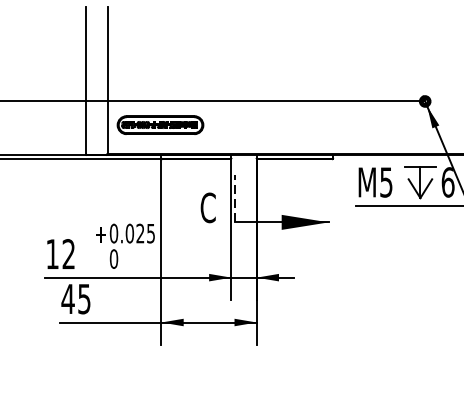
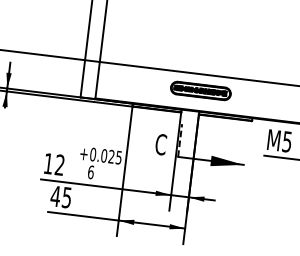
part: (160, 124) -> (200, 90), moved
text: (114, 258) -> (91, 171), 0 -> 6

